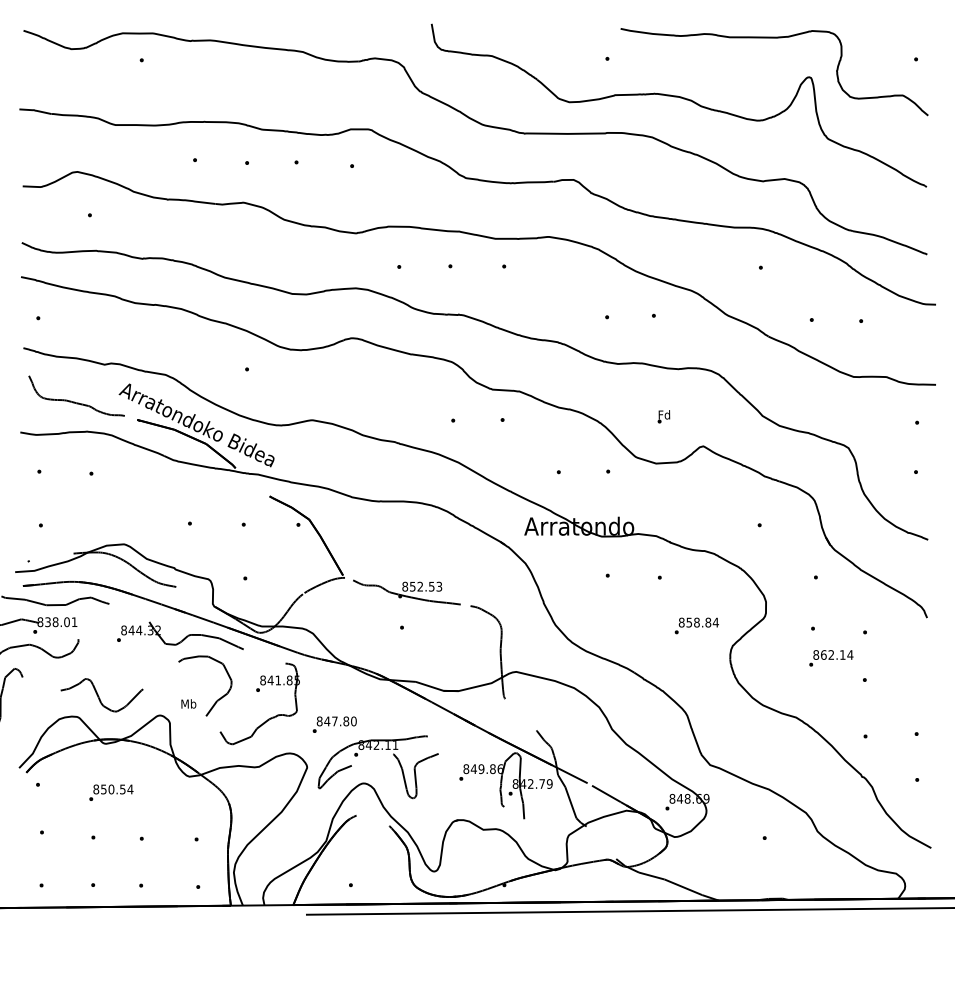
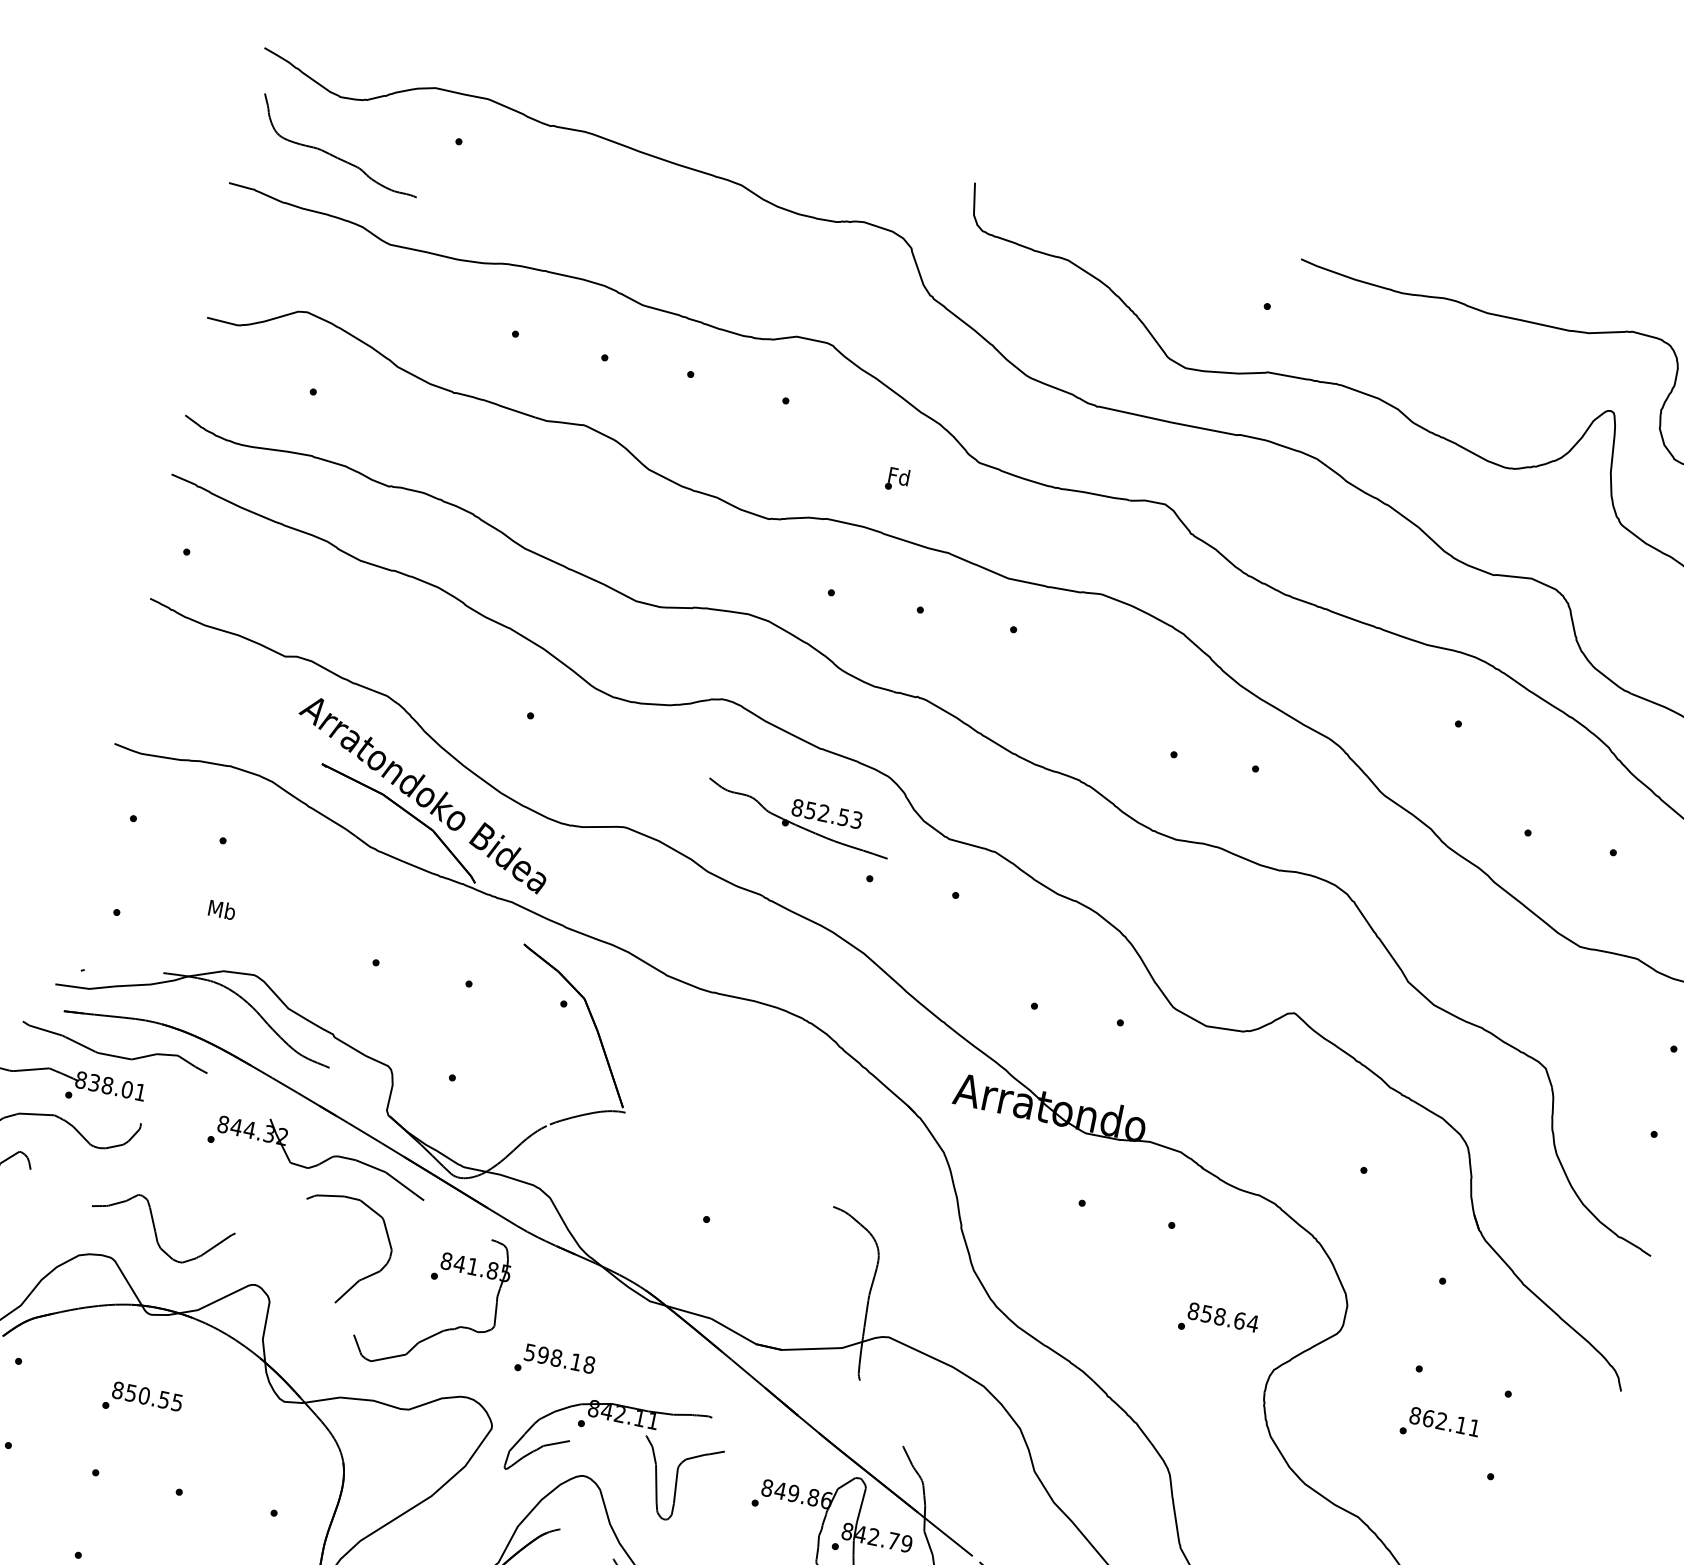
curve: (74, 401) -> (334, 154), moved
text: (663, 416) -> (897, 478), moved
part: (406, 592) -> (797, 818), moved
text: (708, 622) -> (1240, 1320), 858.84 -> 858.64
text: (850, 654) -> (1475, 1427), 862.14 -> 862.11
text: (188, 703) -> (221, 908), moved
text: (336, 721) -> (559, 1358), 847.80 -> 598.18
text: (130, 789) -> (177, 1402), 850.54 -> 850.55

